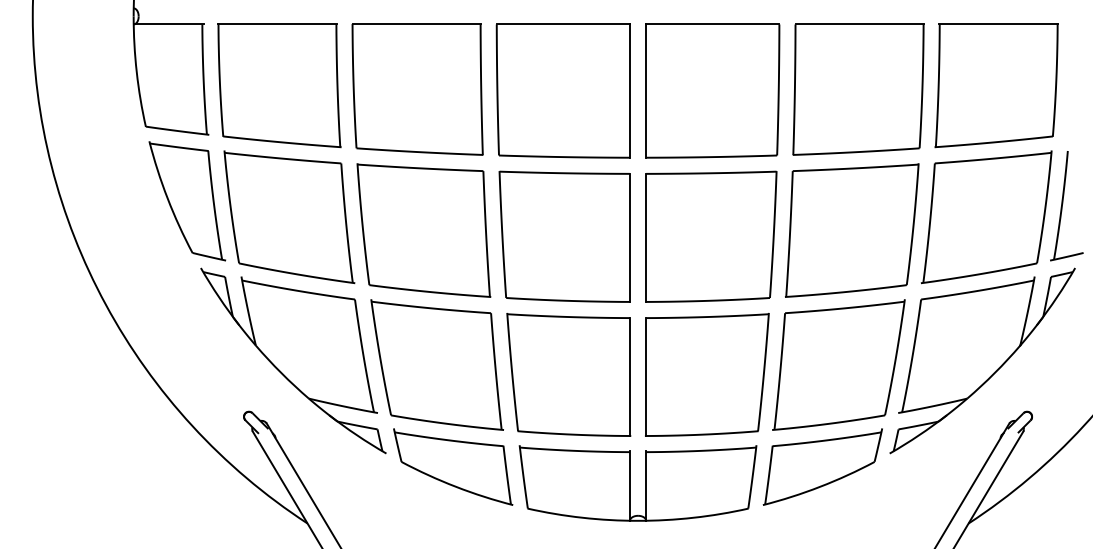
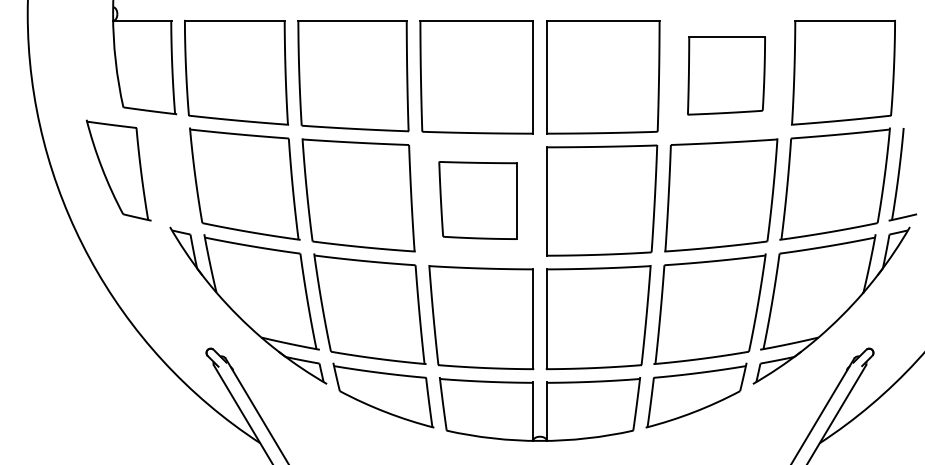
part: (858, 89) -> (726, 75), size x0.7
part: (187, 201) -> (118, 170), moved
part: (564, 236) -> (477, 200), size x0.7

